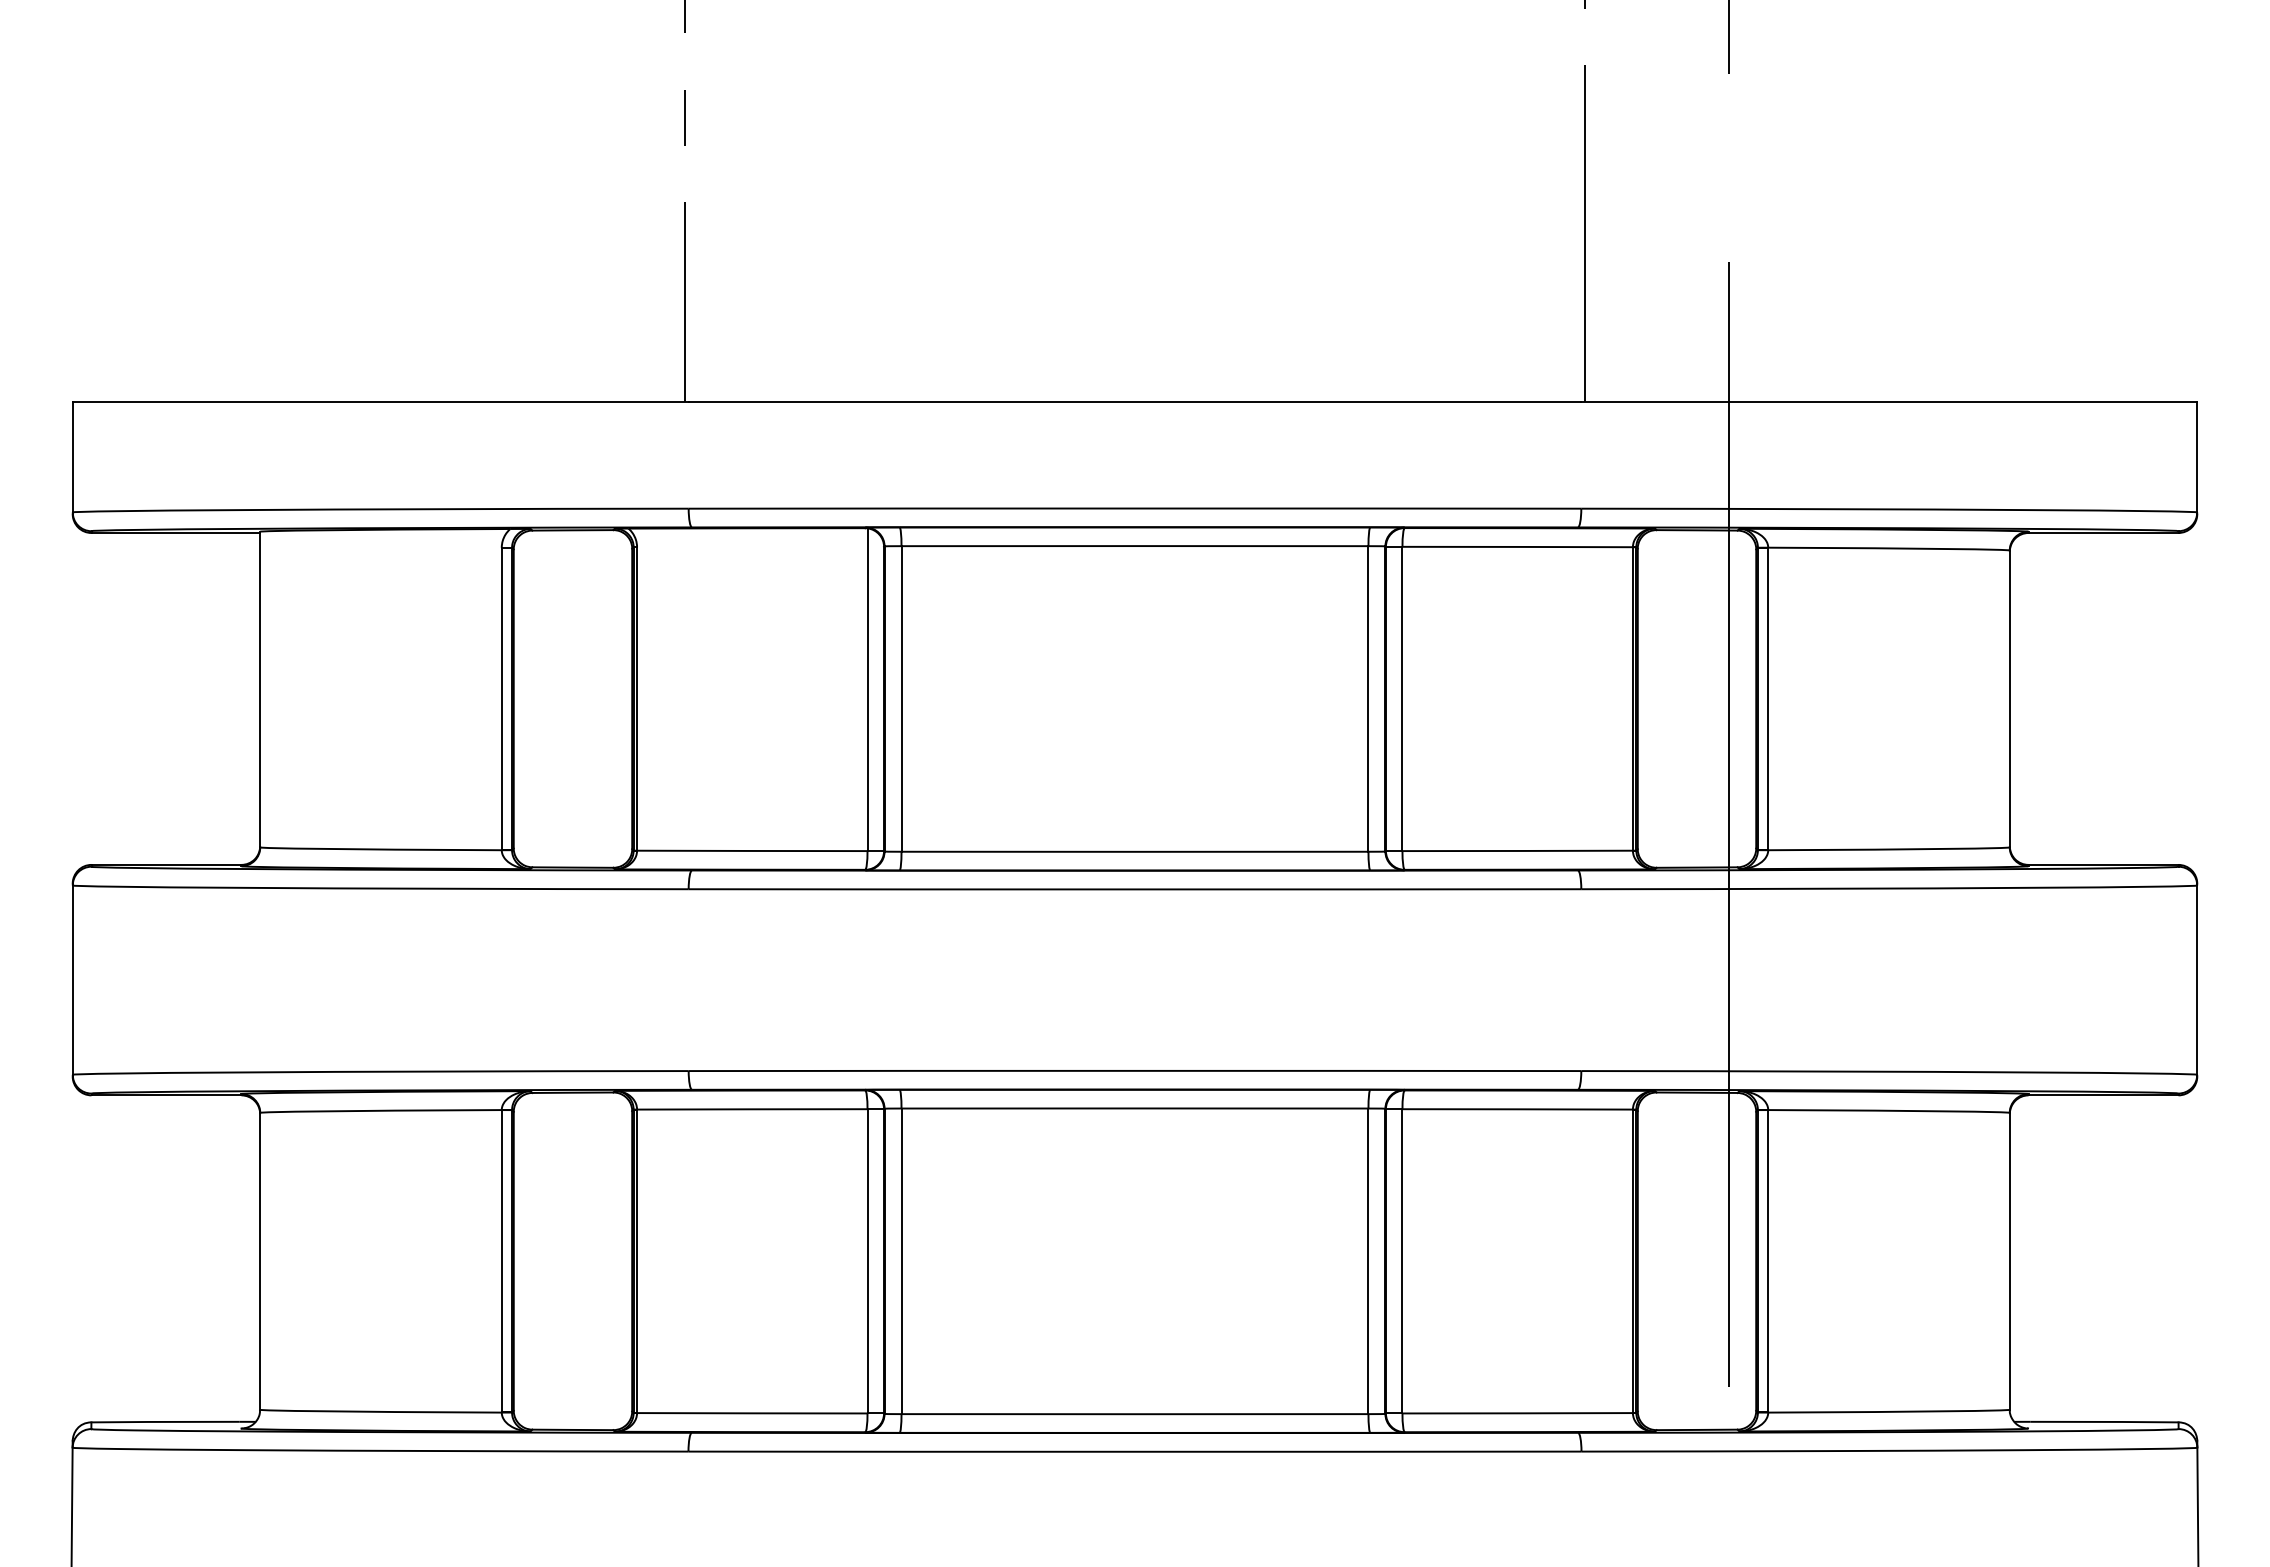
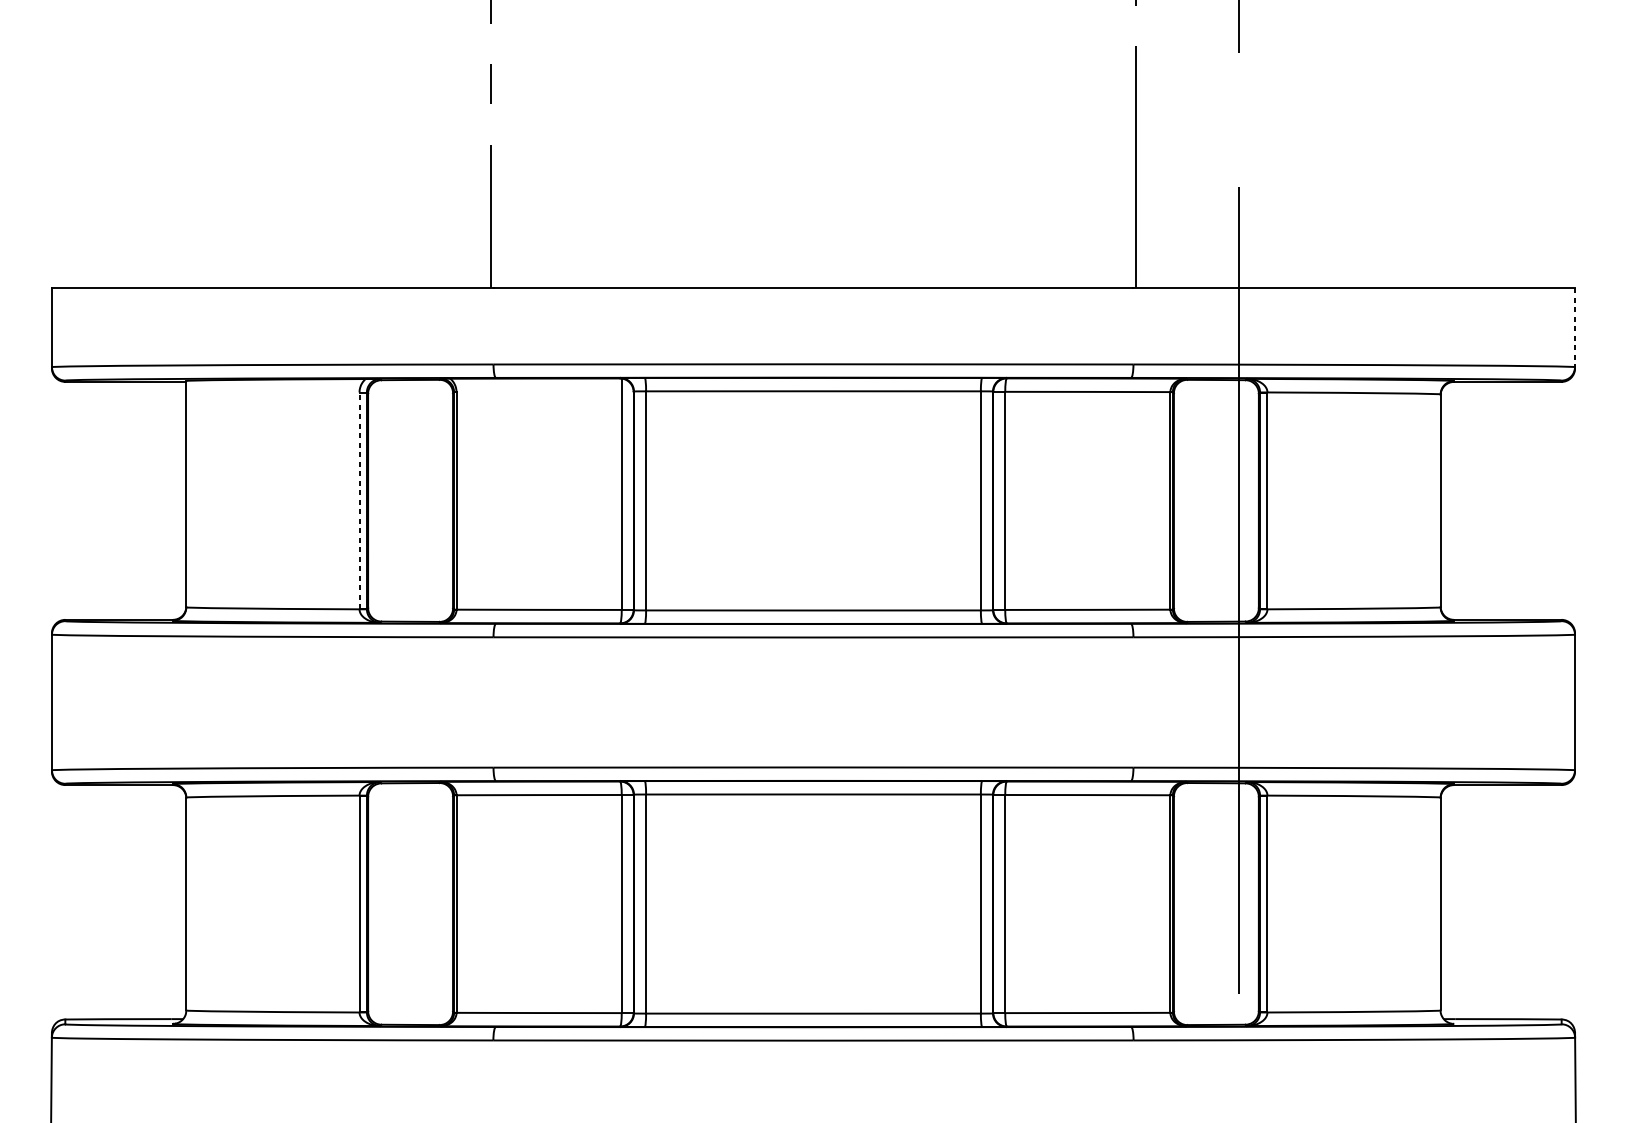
line: (2197, 457) -> (1575, 327), solid -> dashed
line: (501, 698) -> (359, 500), solid -> dashed

